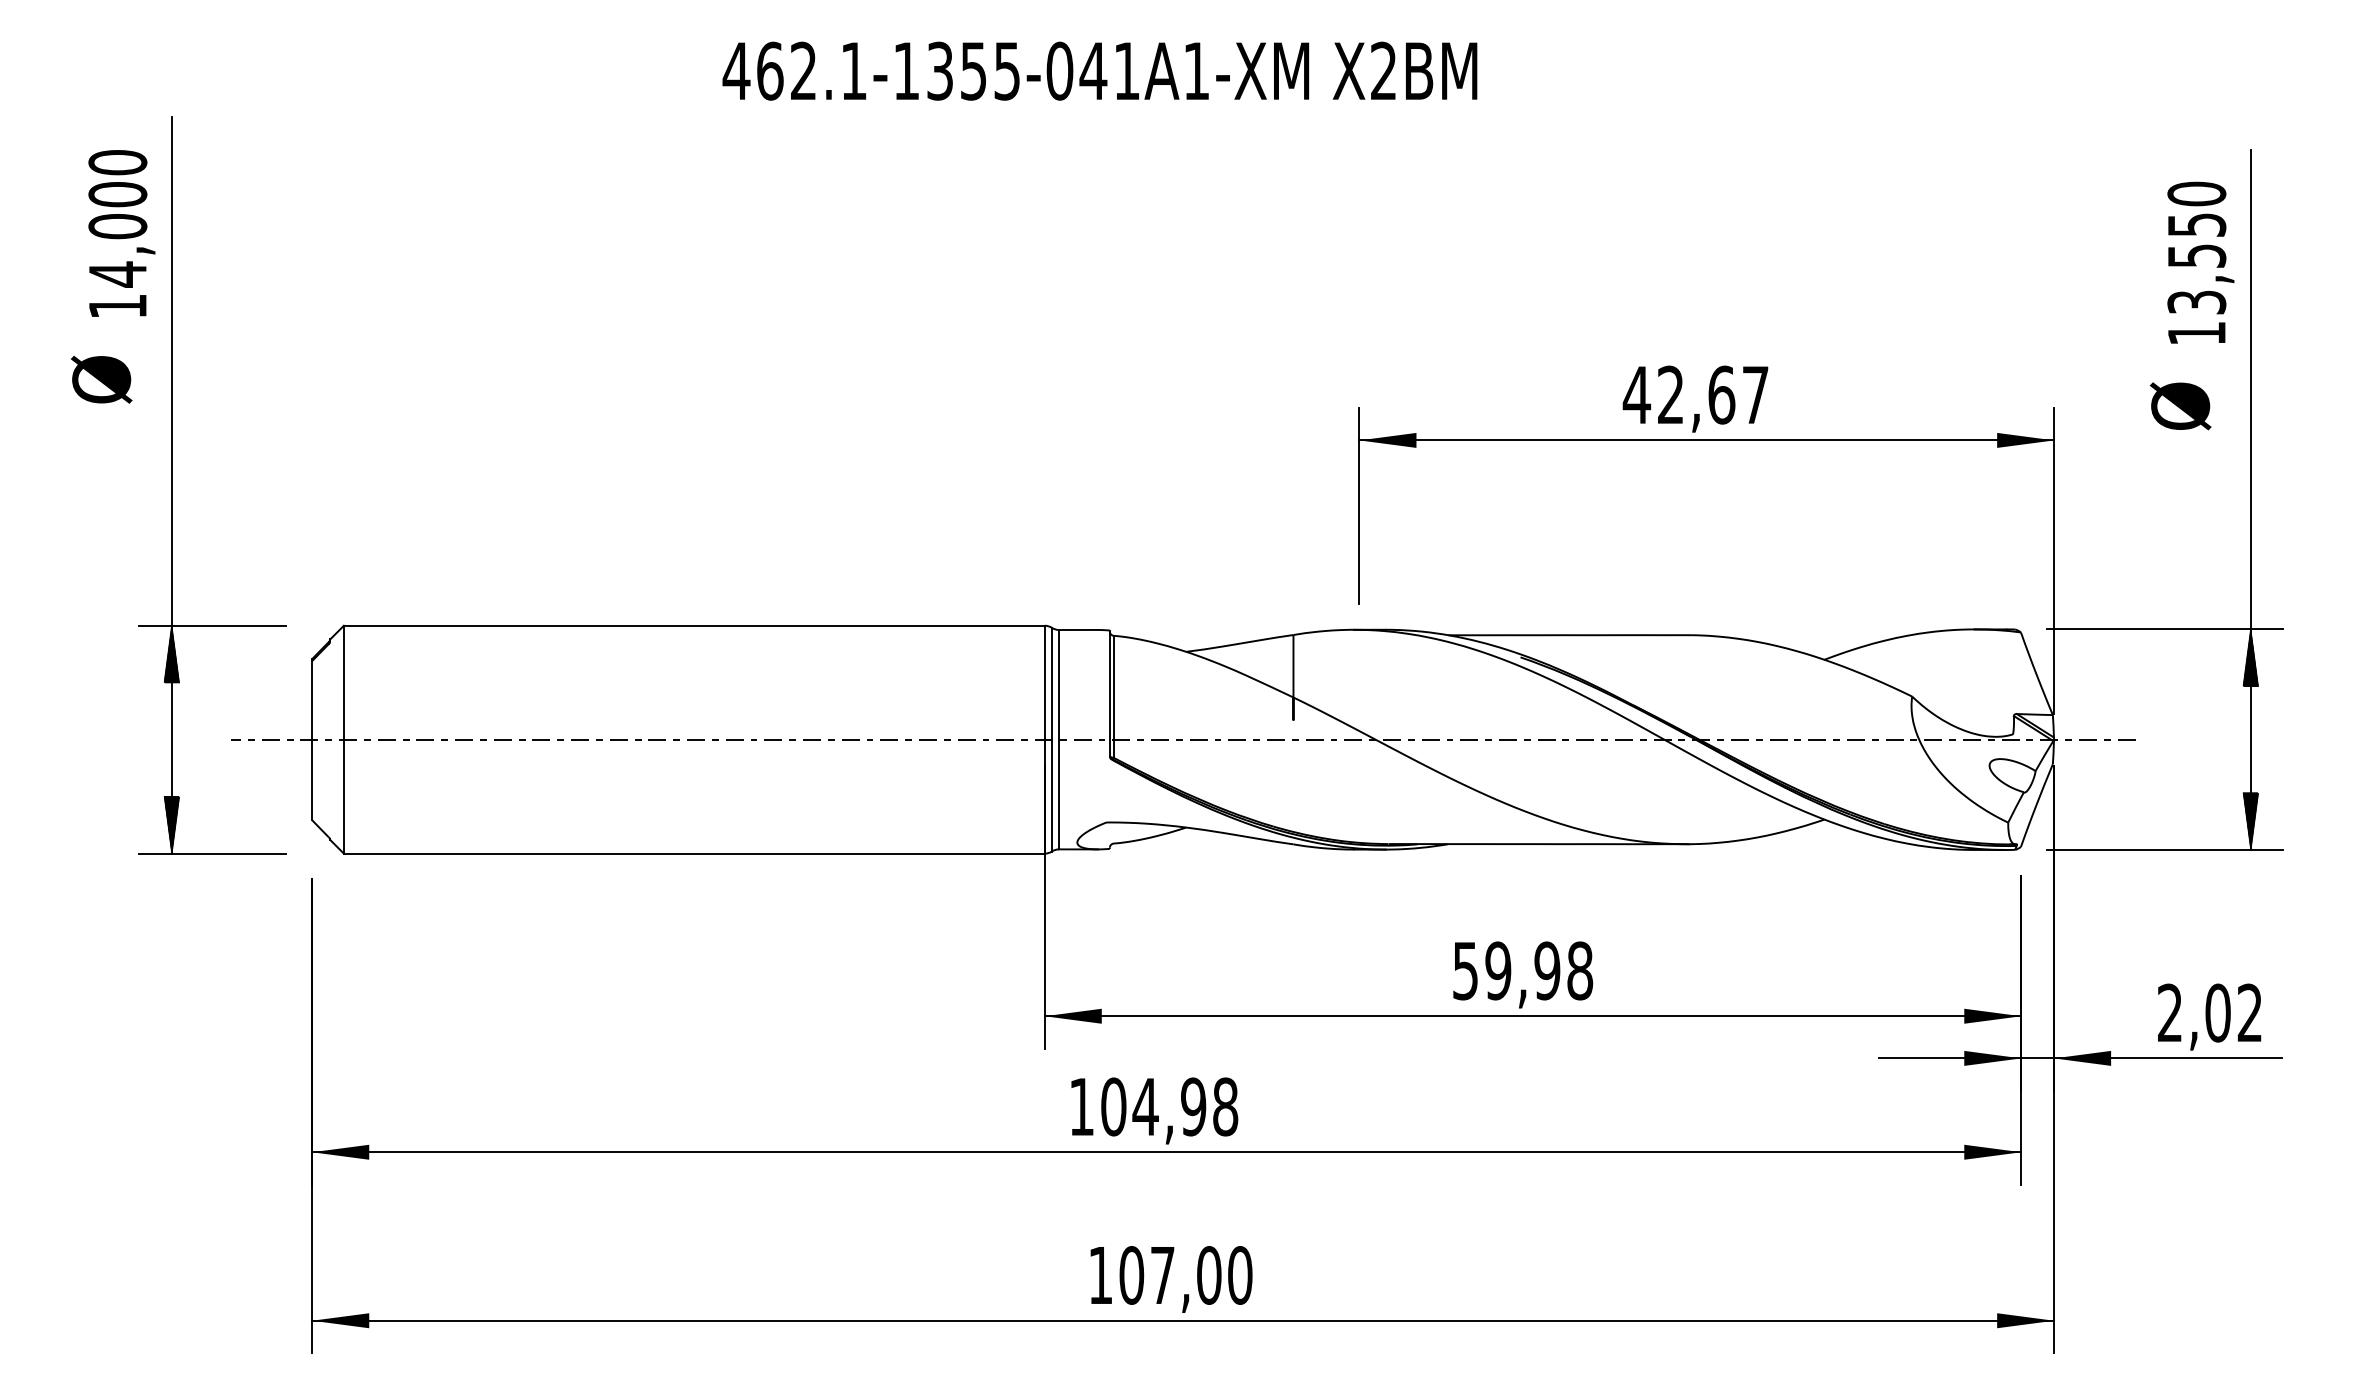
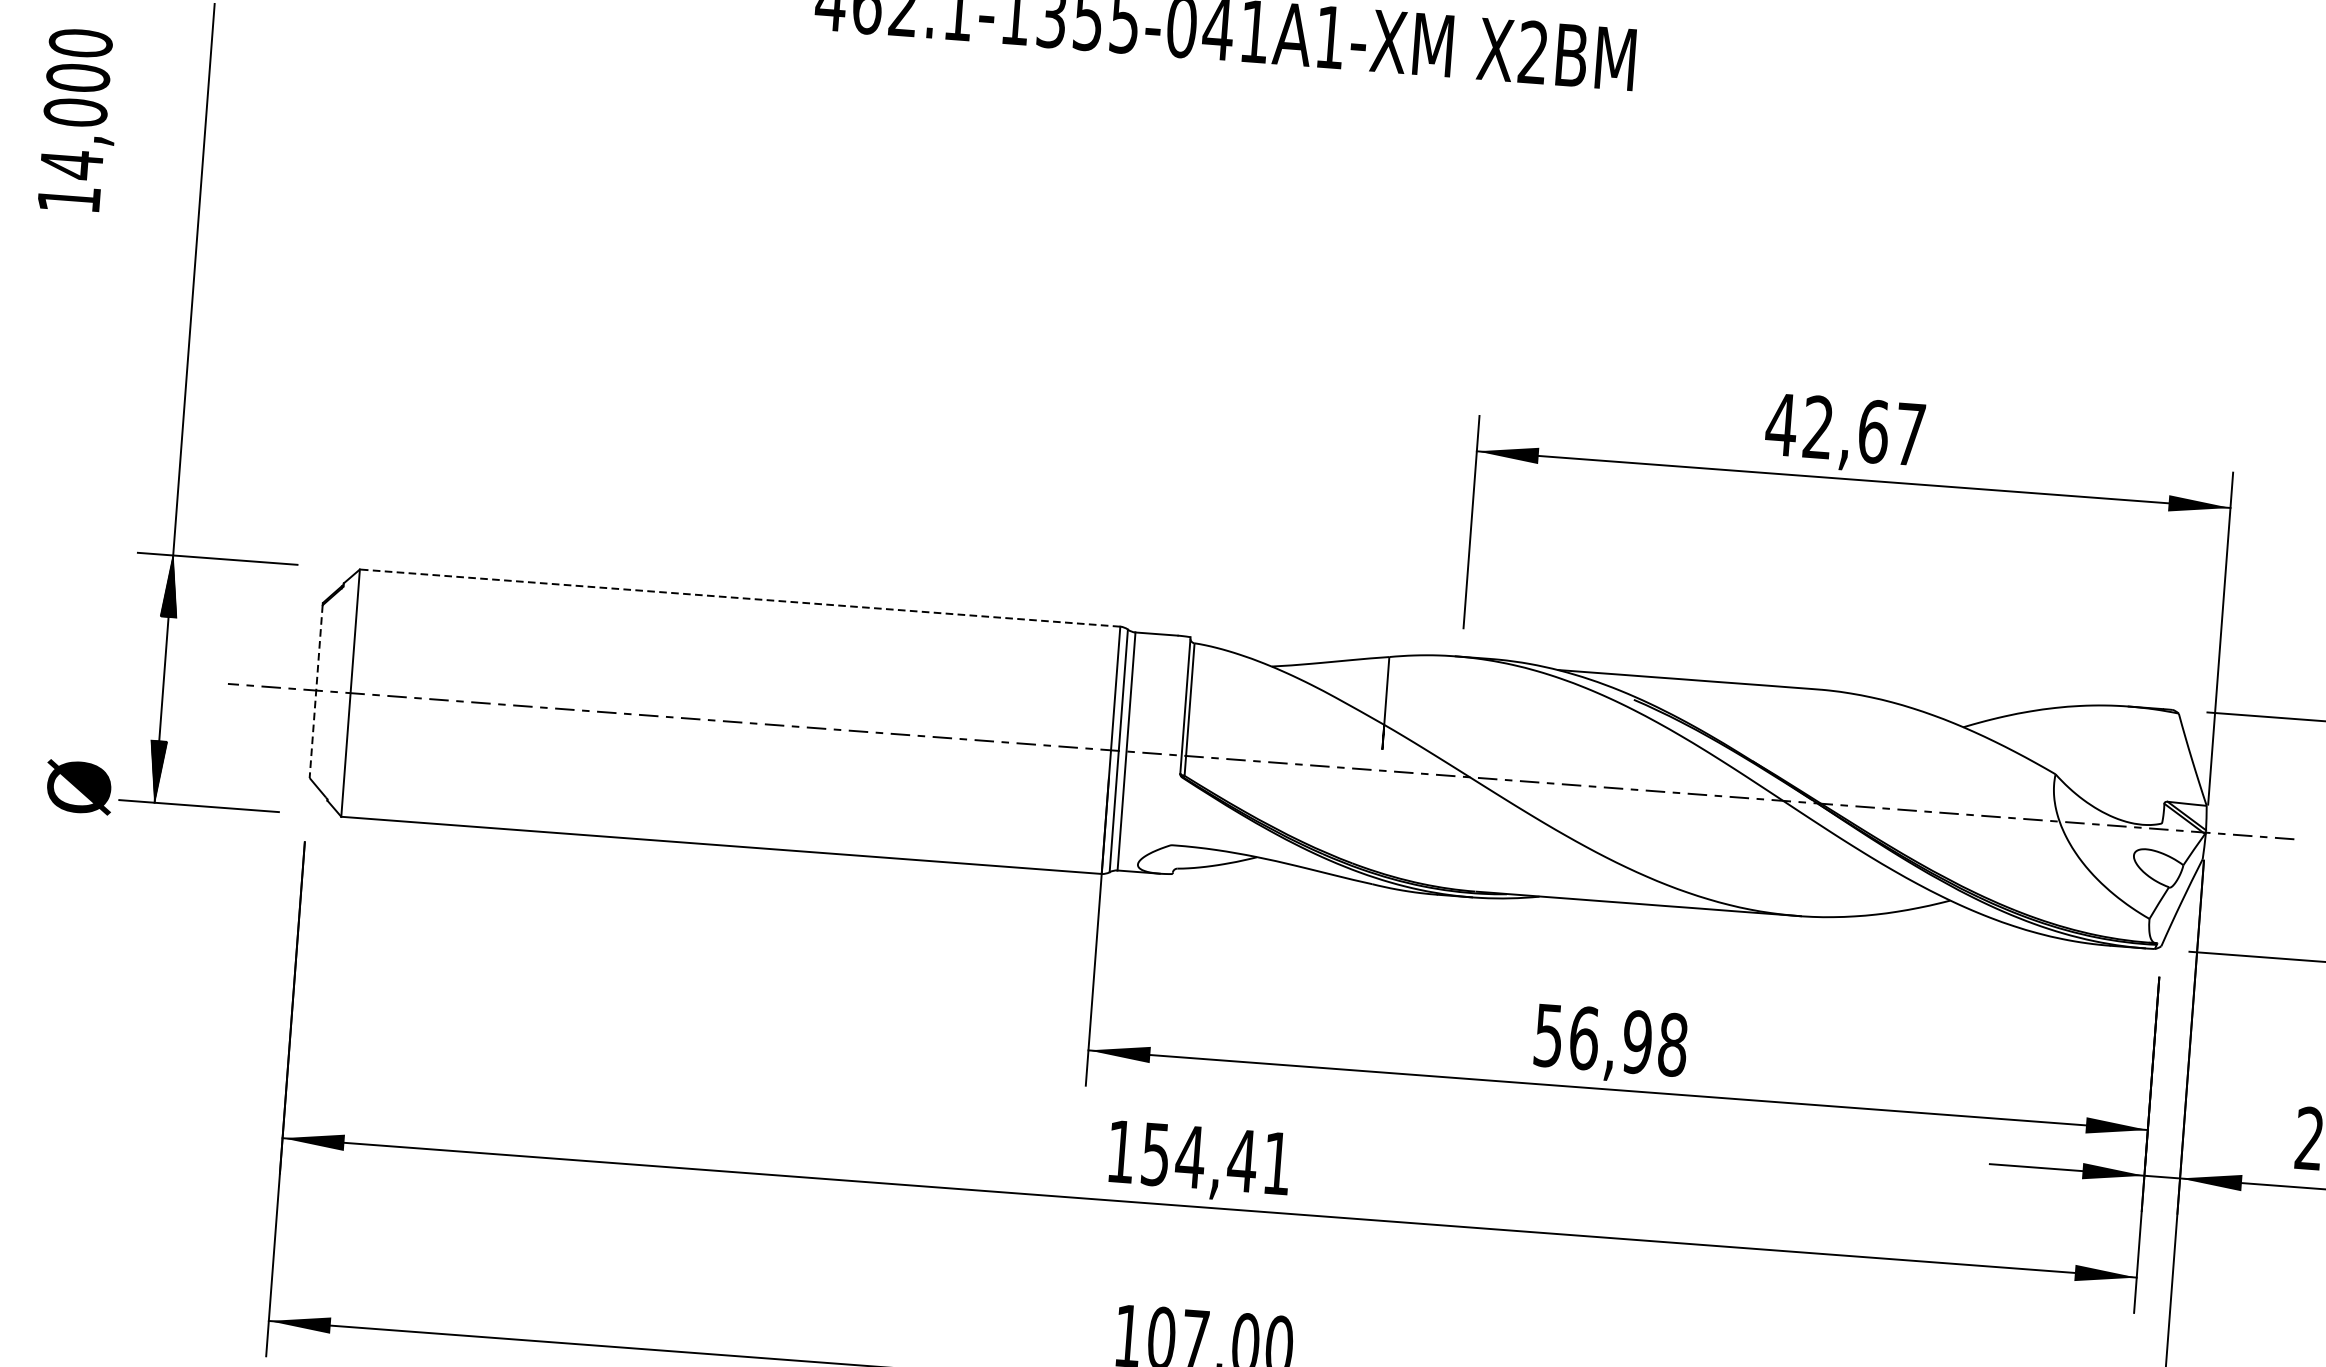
text: (121, 233) -> (78, 120), moved
text: (101, 379) -> (79, 787), moved
line: (693, 625) -> (739, 597), solid -> dashed
line: (312, 740) -> (316, 691), solid -> dashed
text: (1498, 970) -> (1584, 1037), 59,98 -> 56,98
text: (1169, 1106) -> (1216, 1158), 104,98 -> 154,41

